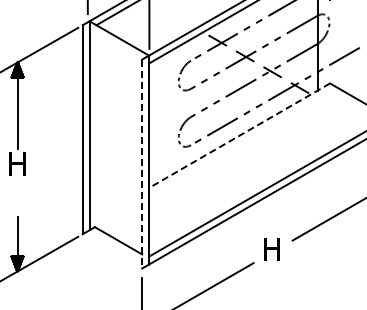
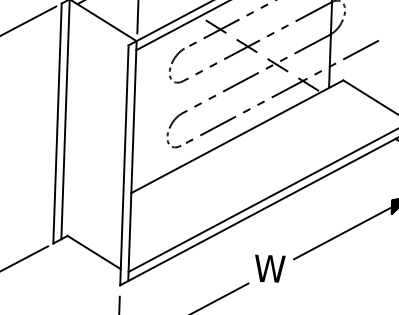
line: (239, 135) -> (237, 136), dashed -> solid
line: (142, 164) -> (124, 165), dashed -> solid
text: (271, 249) -> (269, 268), H -> W

